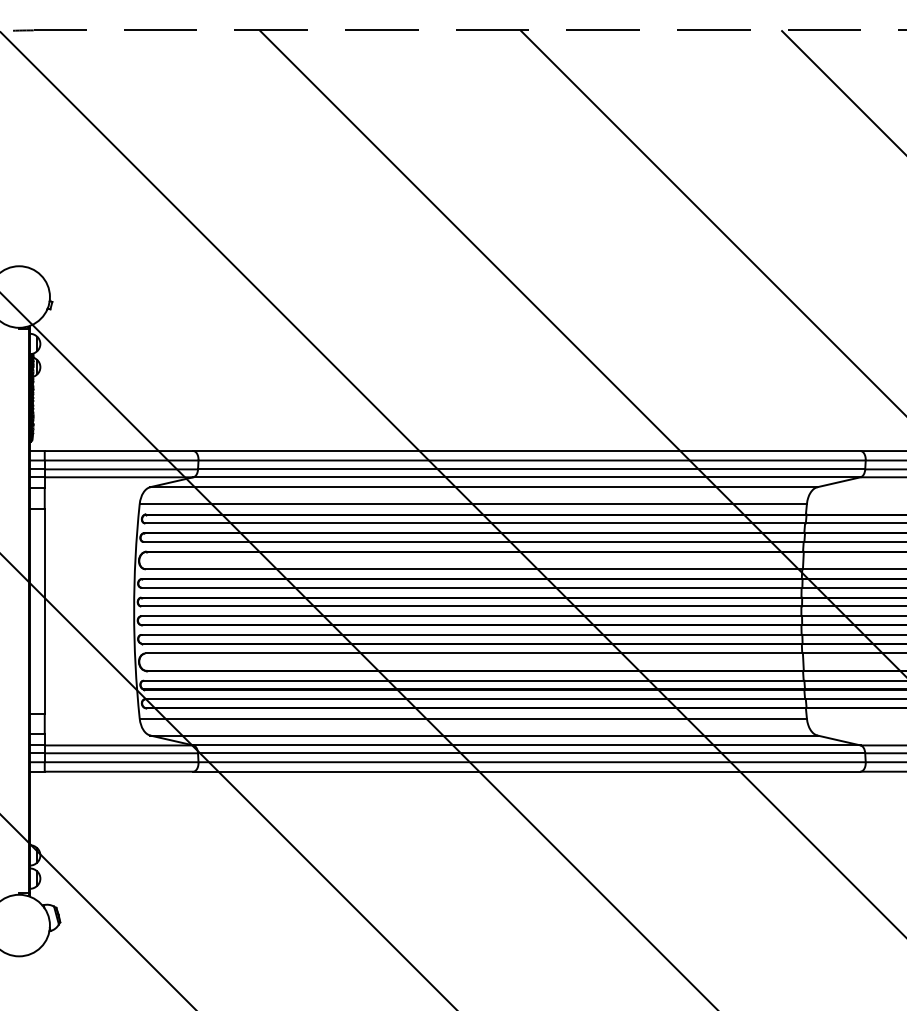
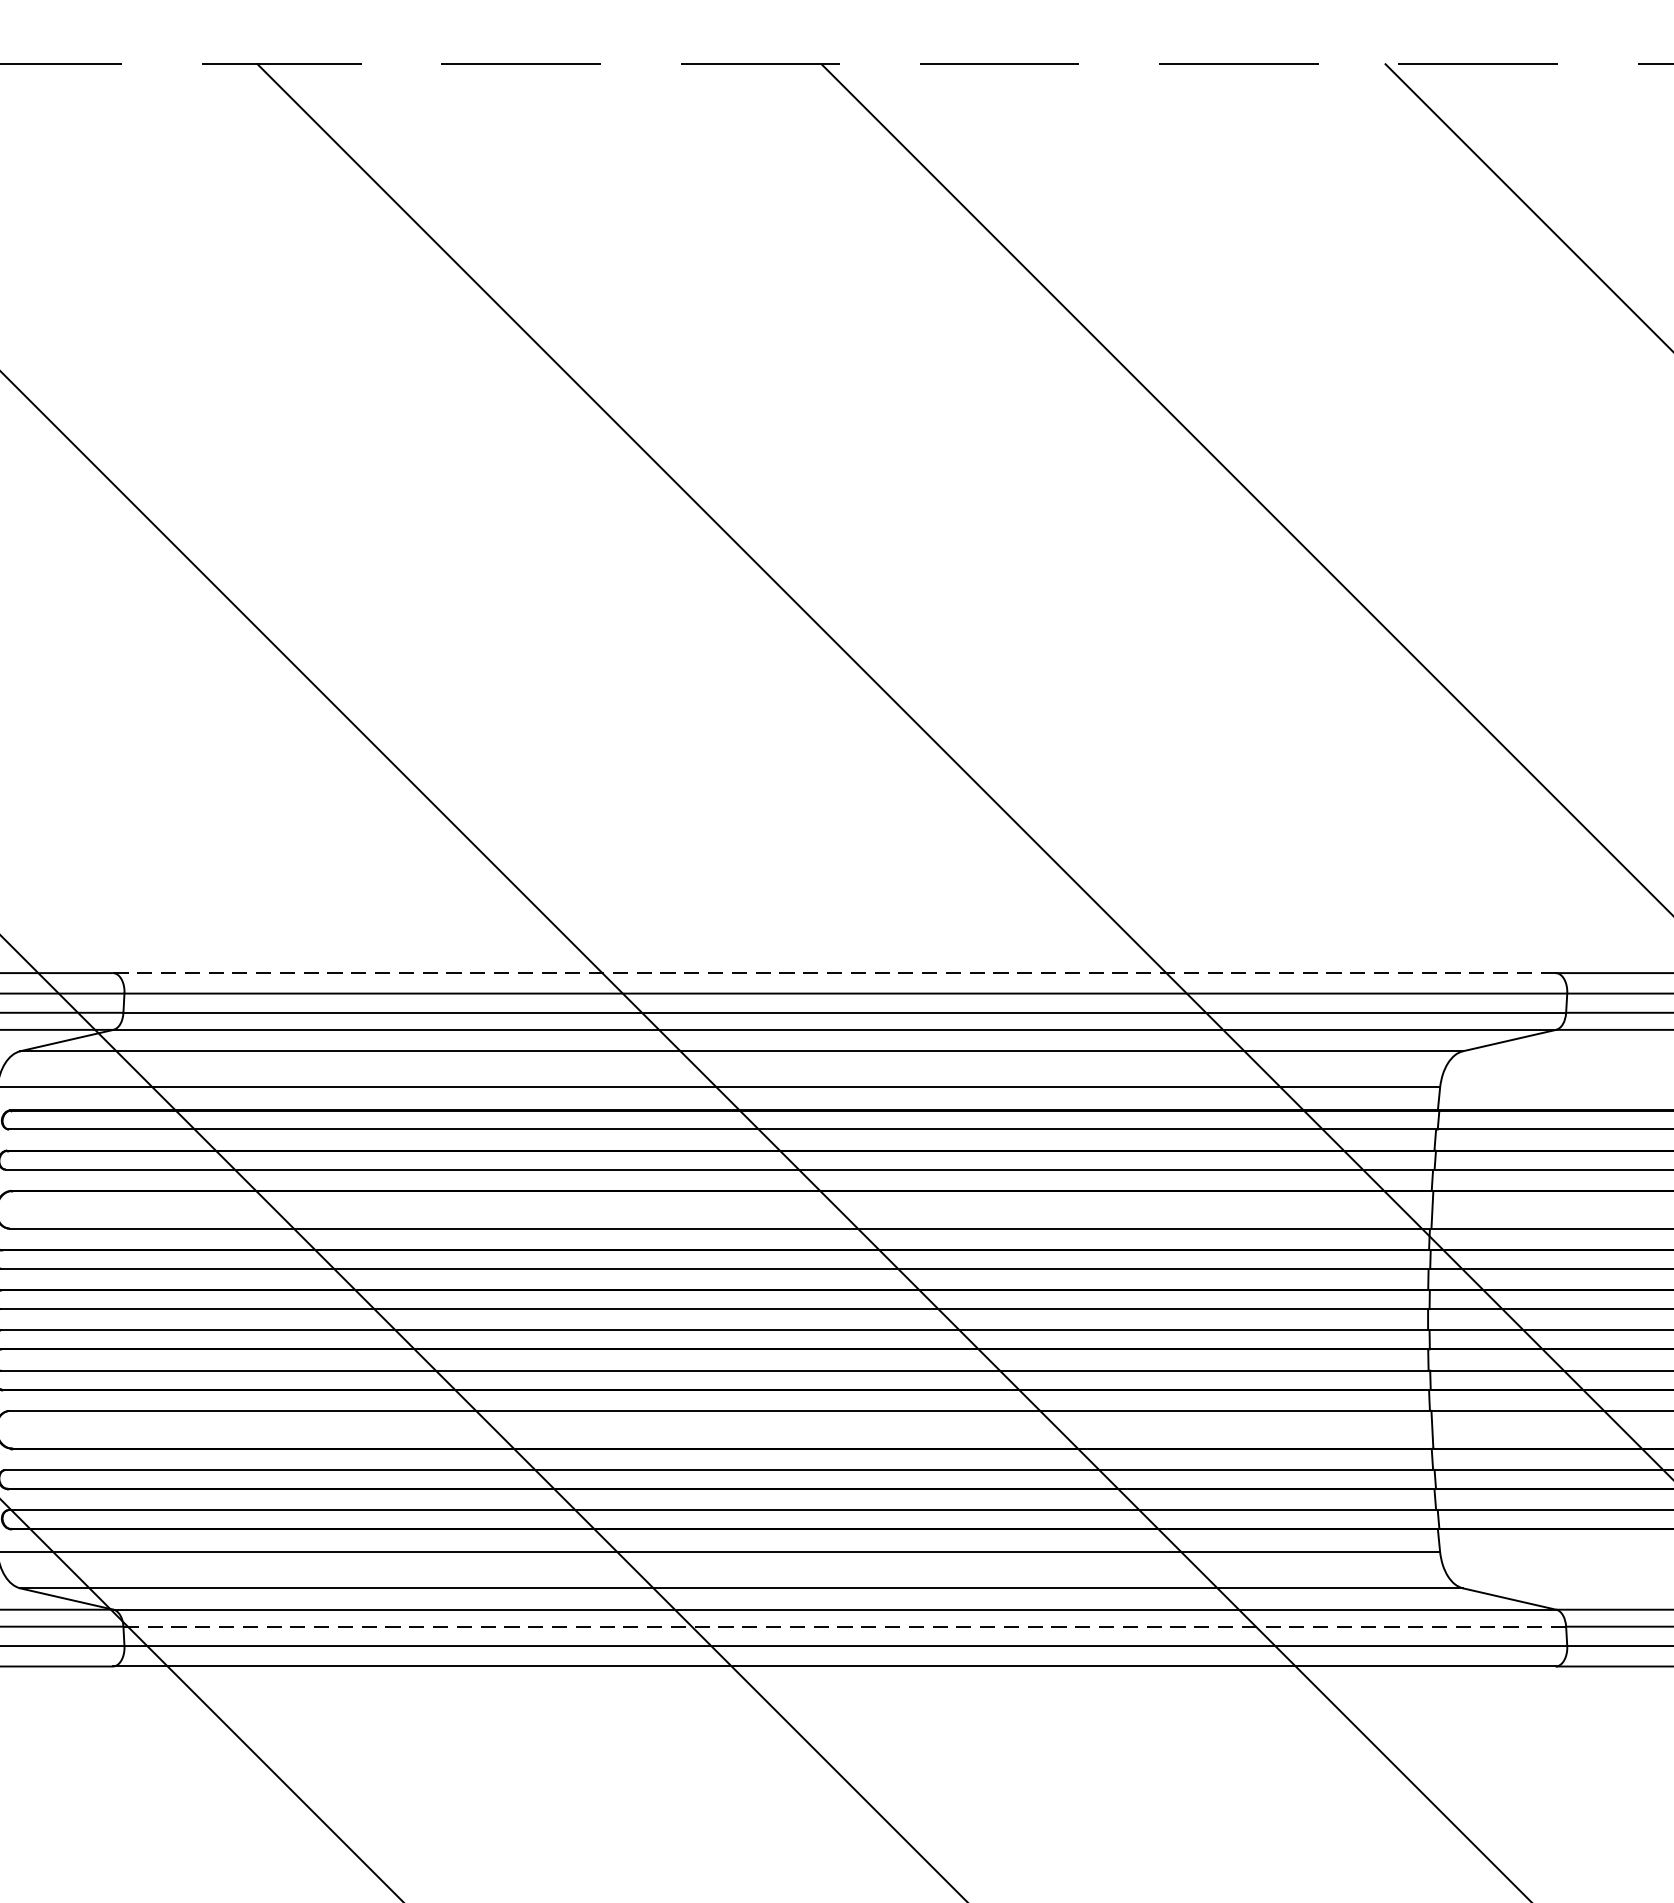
line: (526, 451) -> (833, 974), solid -> dashed
line: (531, 753) -> (844, 1627), solid -> dashed

